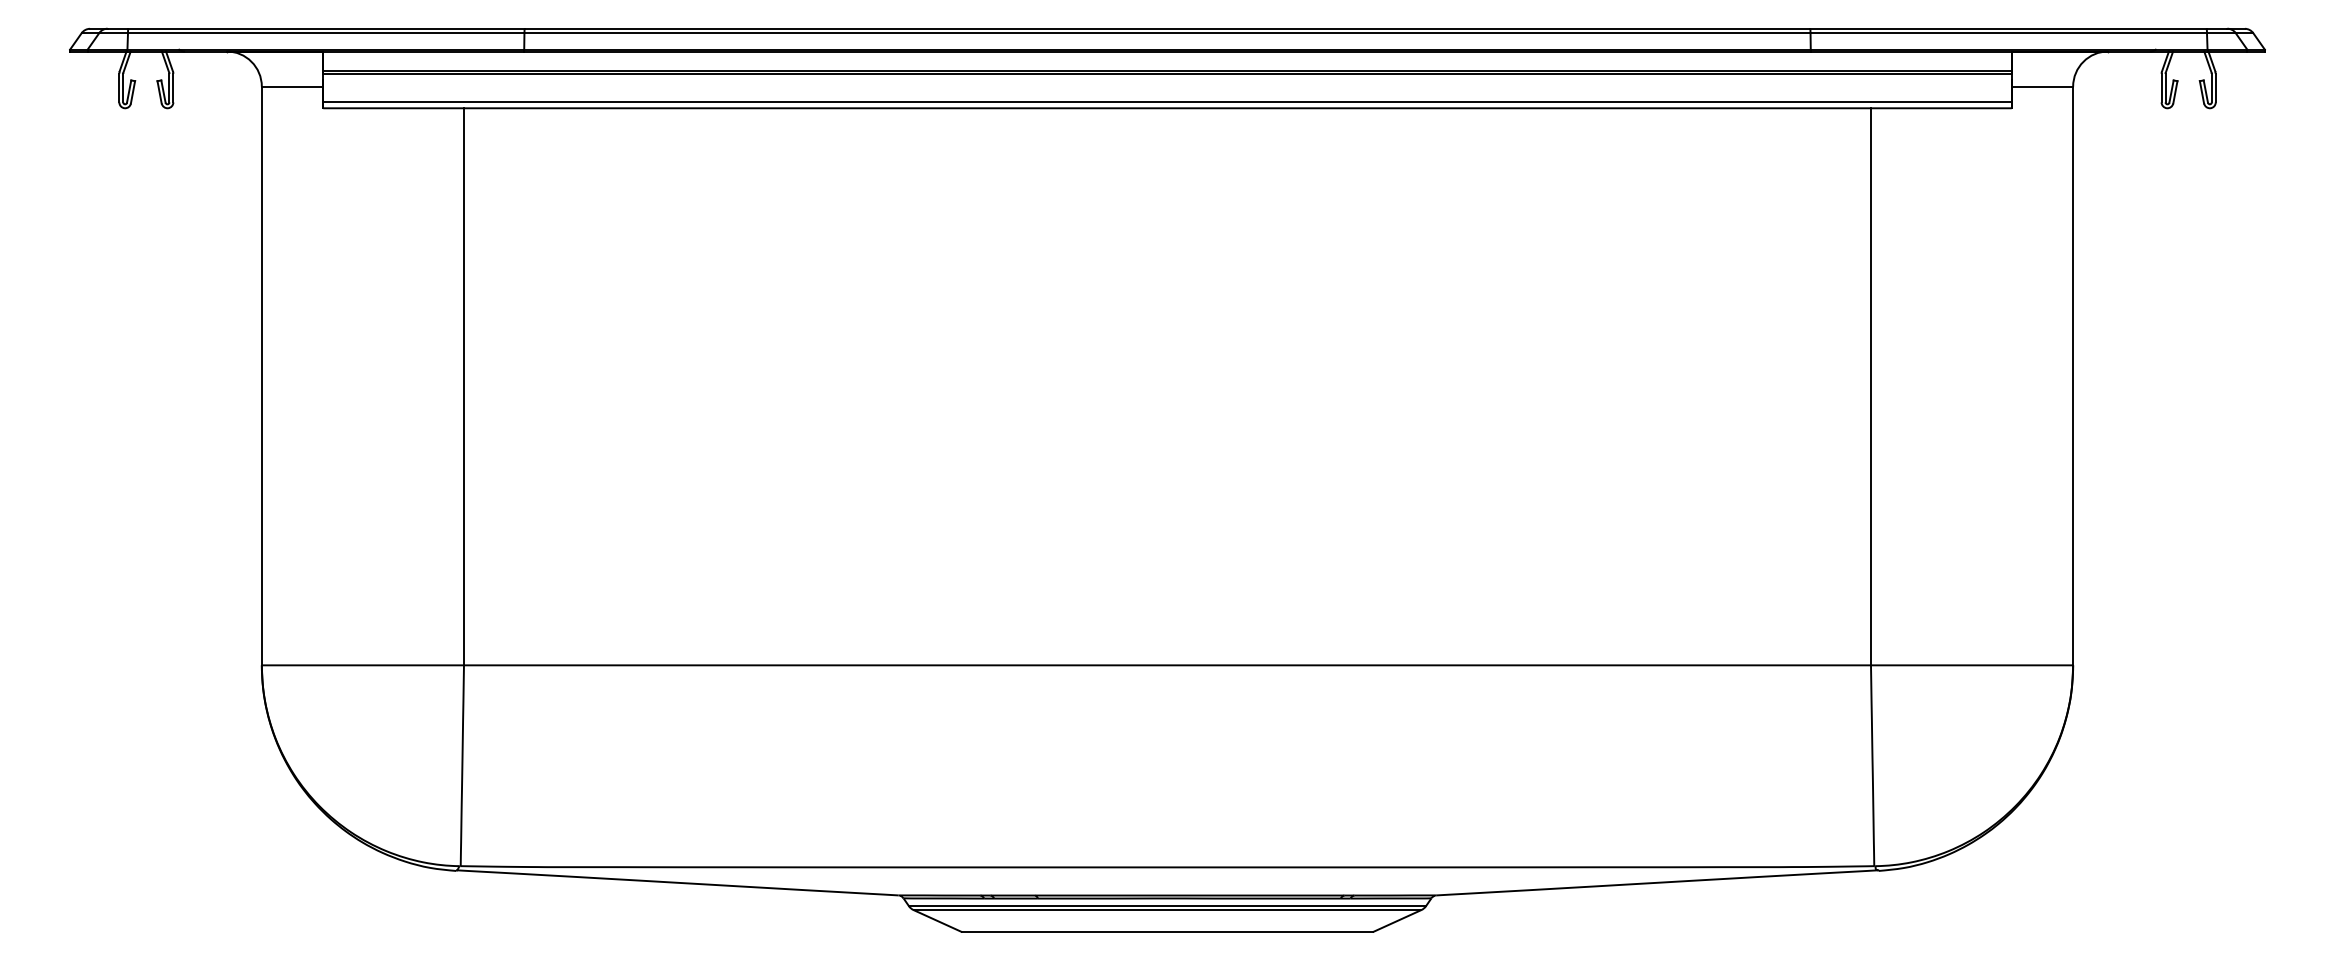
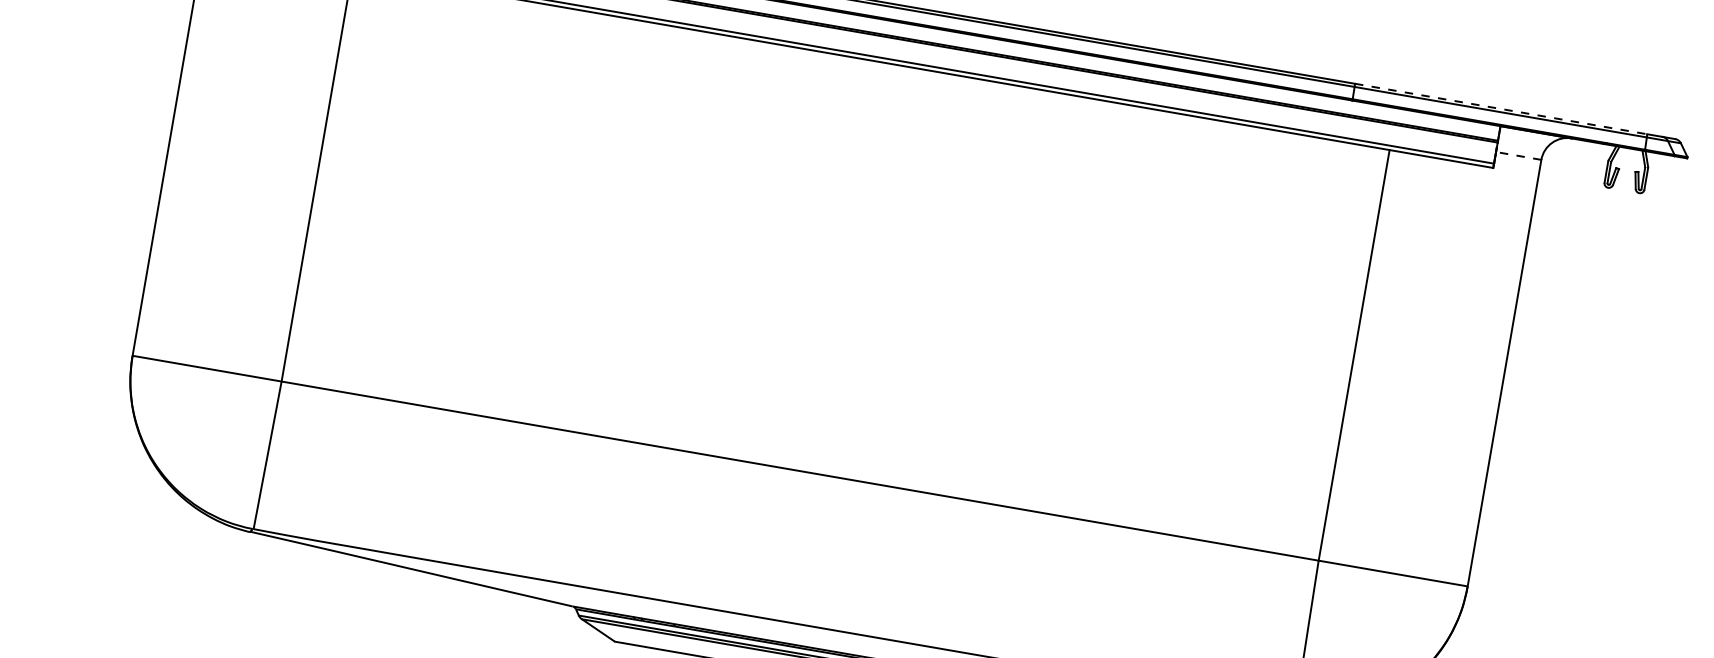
line: (2008, 28) -> (1501, 108), solid -> dashed
line: (2042, 86) -> (1518, 155), solid -> dashed

